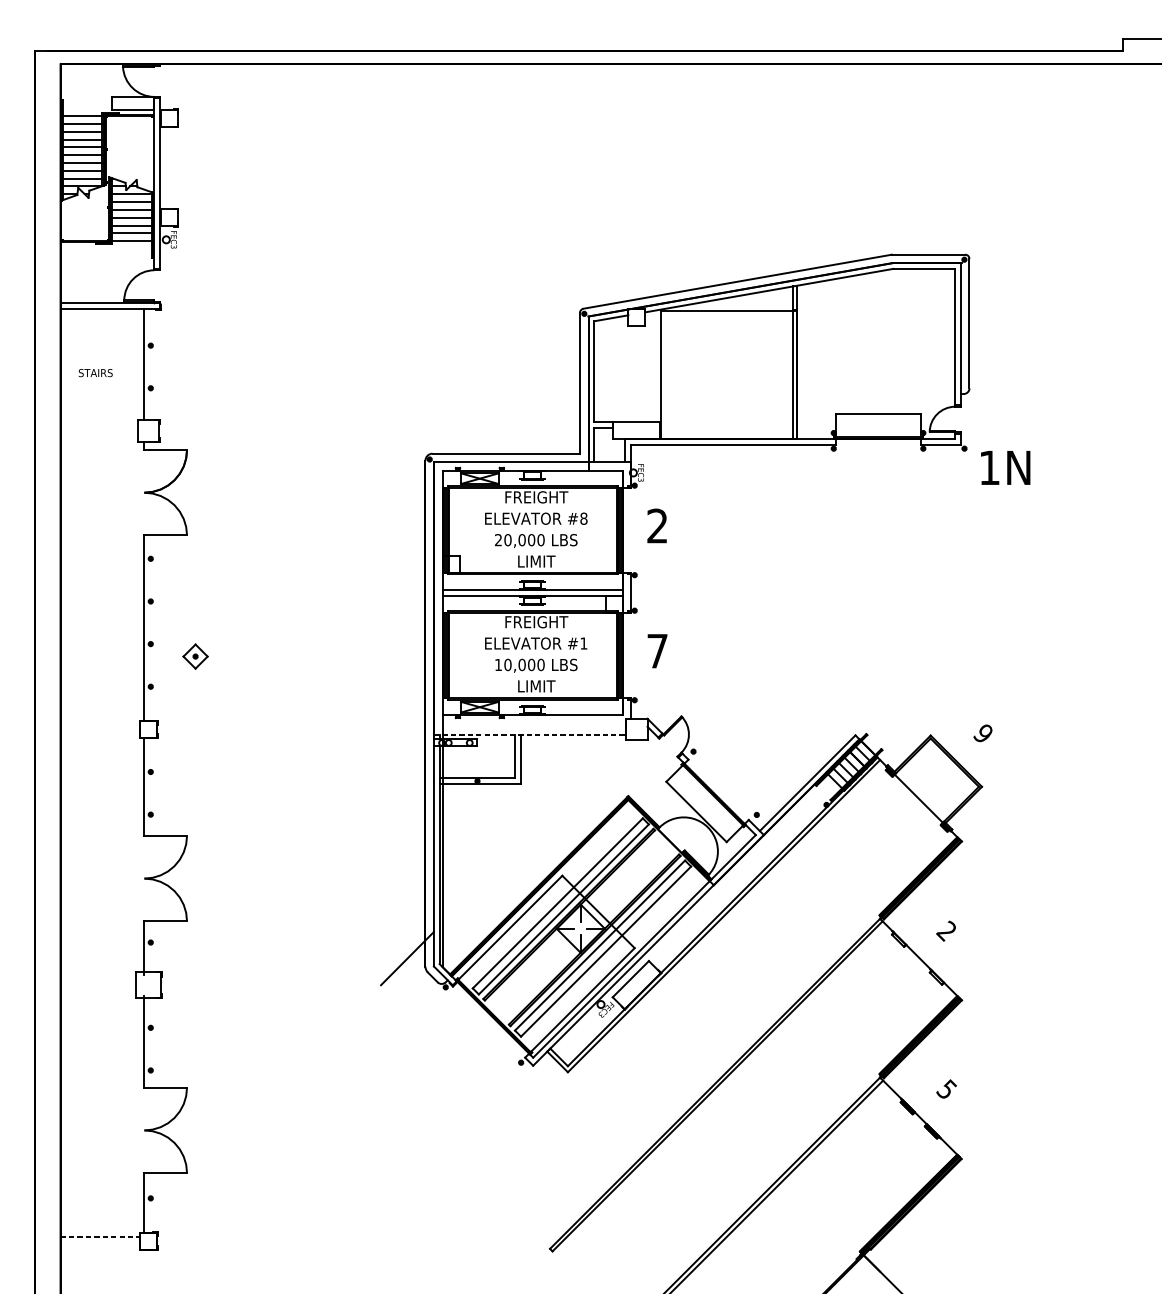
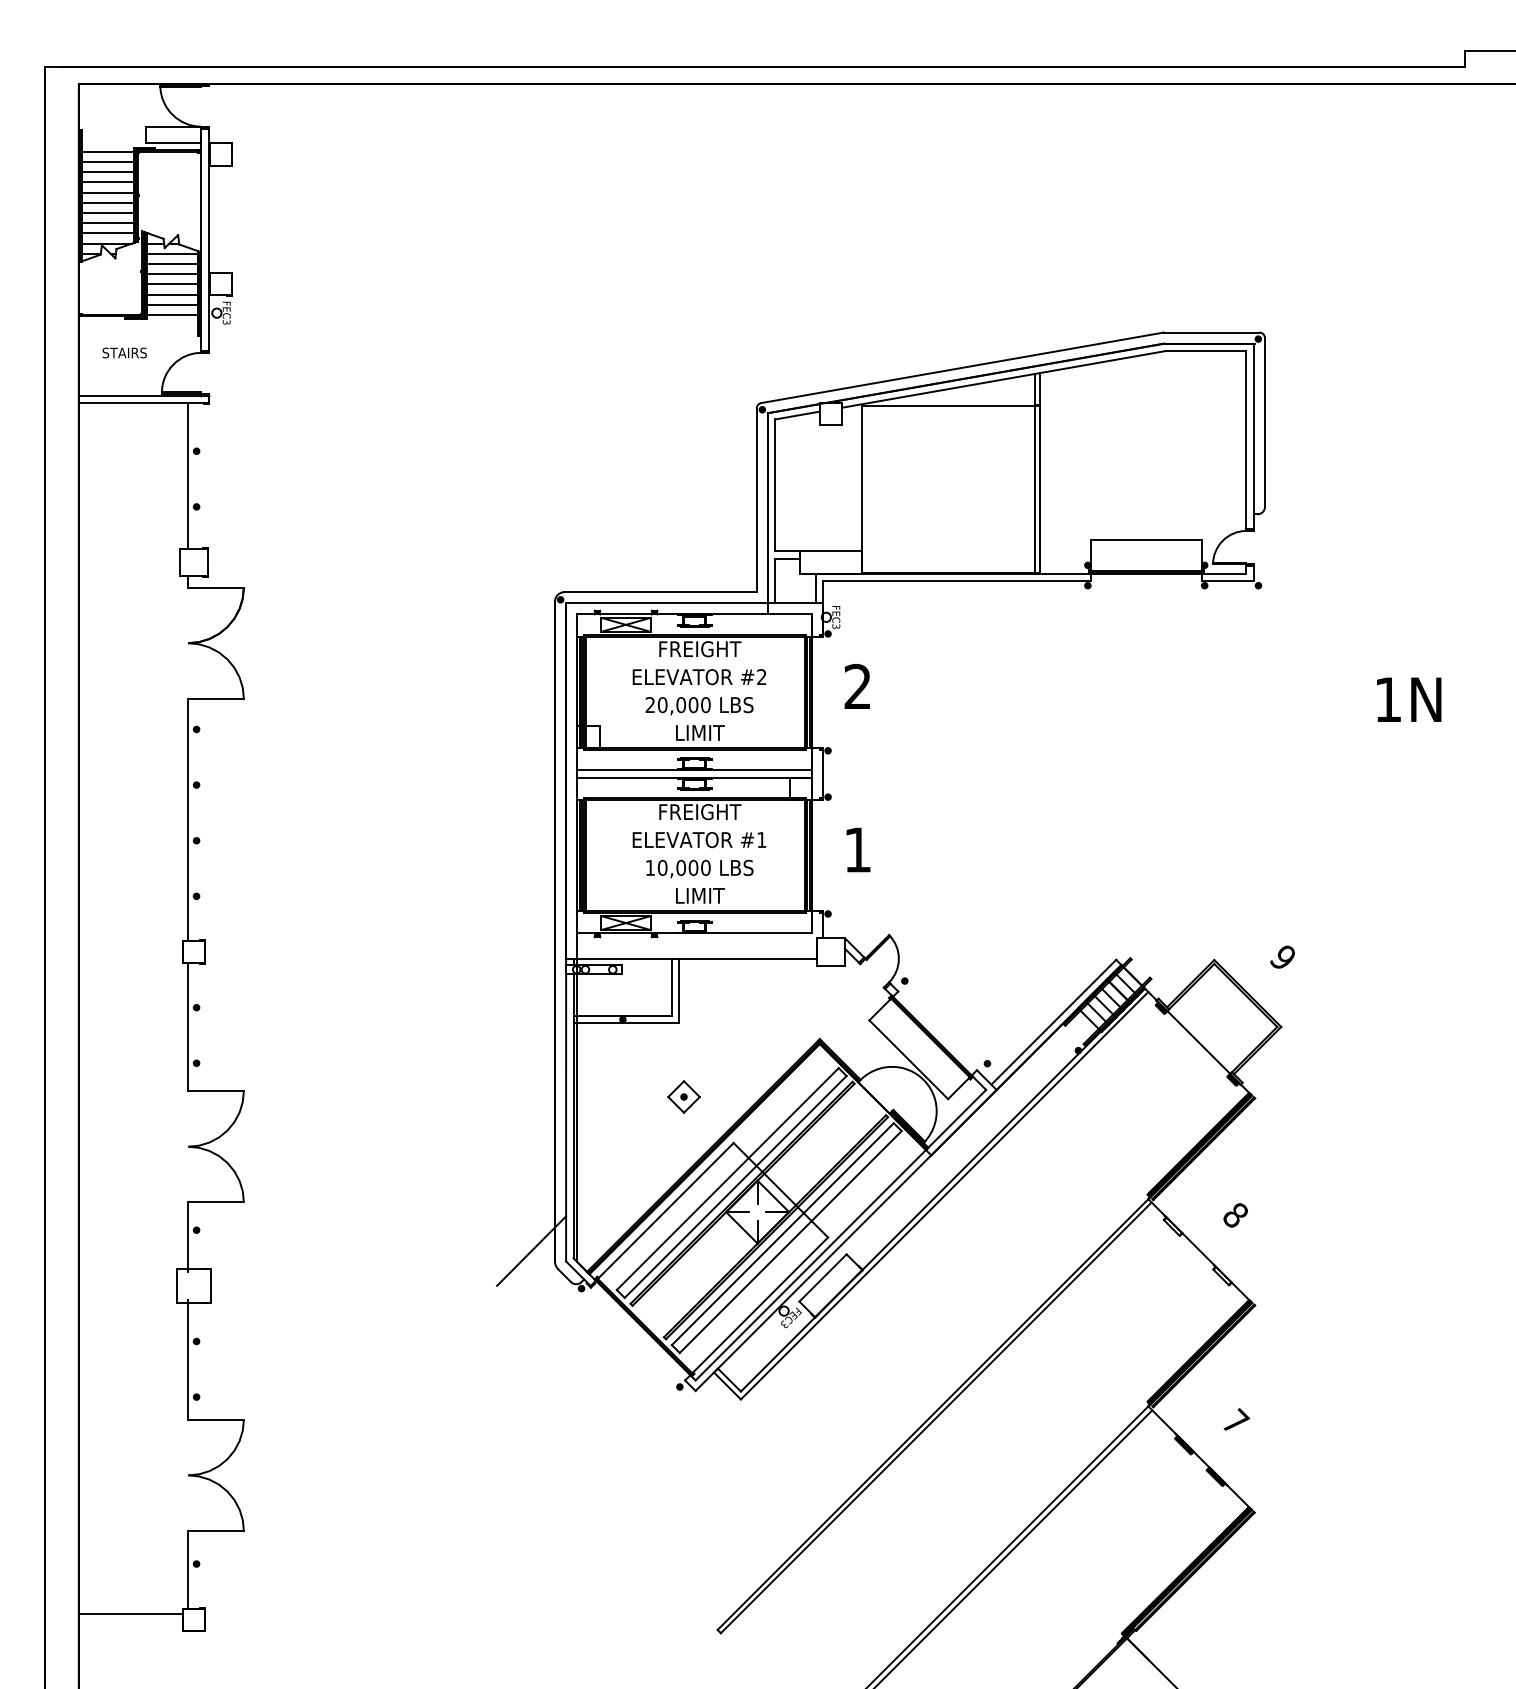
text: (95, 372) -> (124, 352), moved
text: (1005, 467) -> (1409, 699), moved
text: (583, 519) -> (761, 677), #8 -> #2
text: (657, 650) -> (857, 849), 7 -> 1
part: (195, 656) -> (683, 1096), moved
line: (530, 735) -> (692, 959), dashed -> solid
text: (946, 931) -> (1234, 1215), 2 -> 8
text: (946, 1088) -> (1235, 1420), 5 -> 7
line: (100, 1237) -> (130, 1614), dashed -> solid

